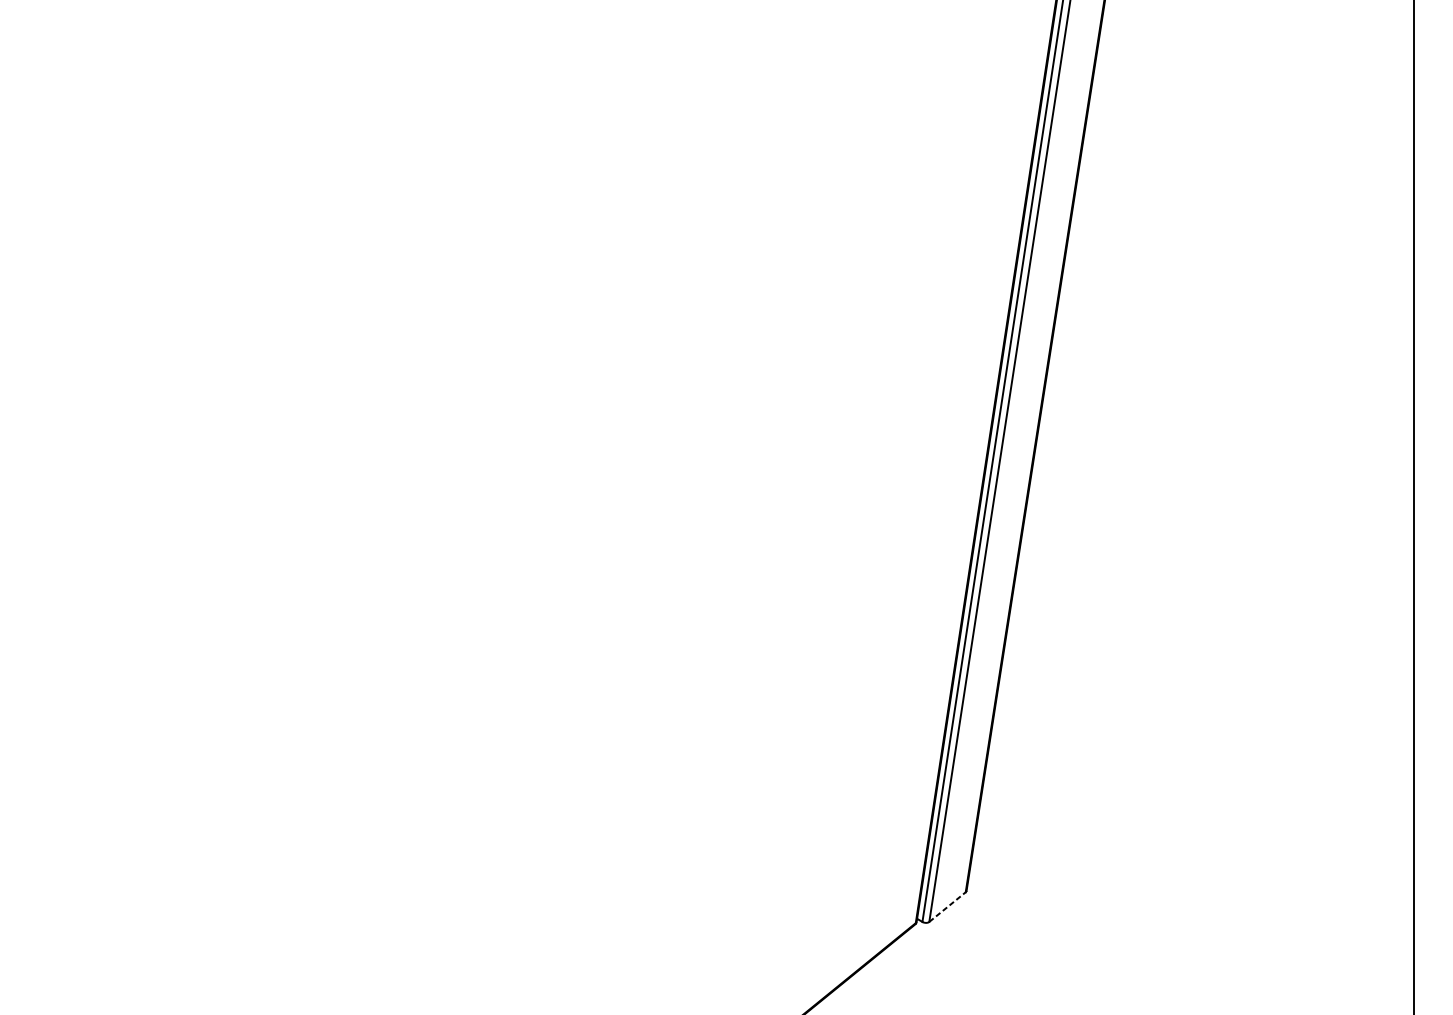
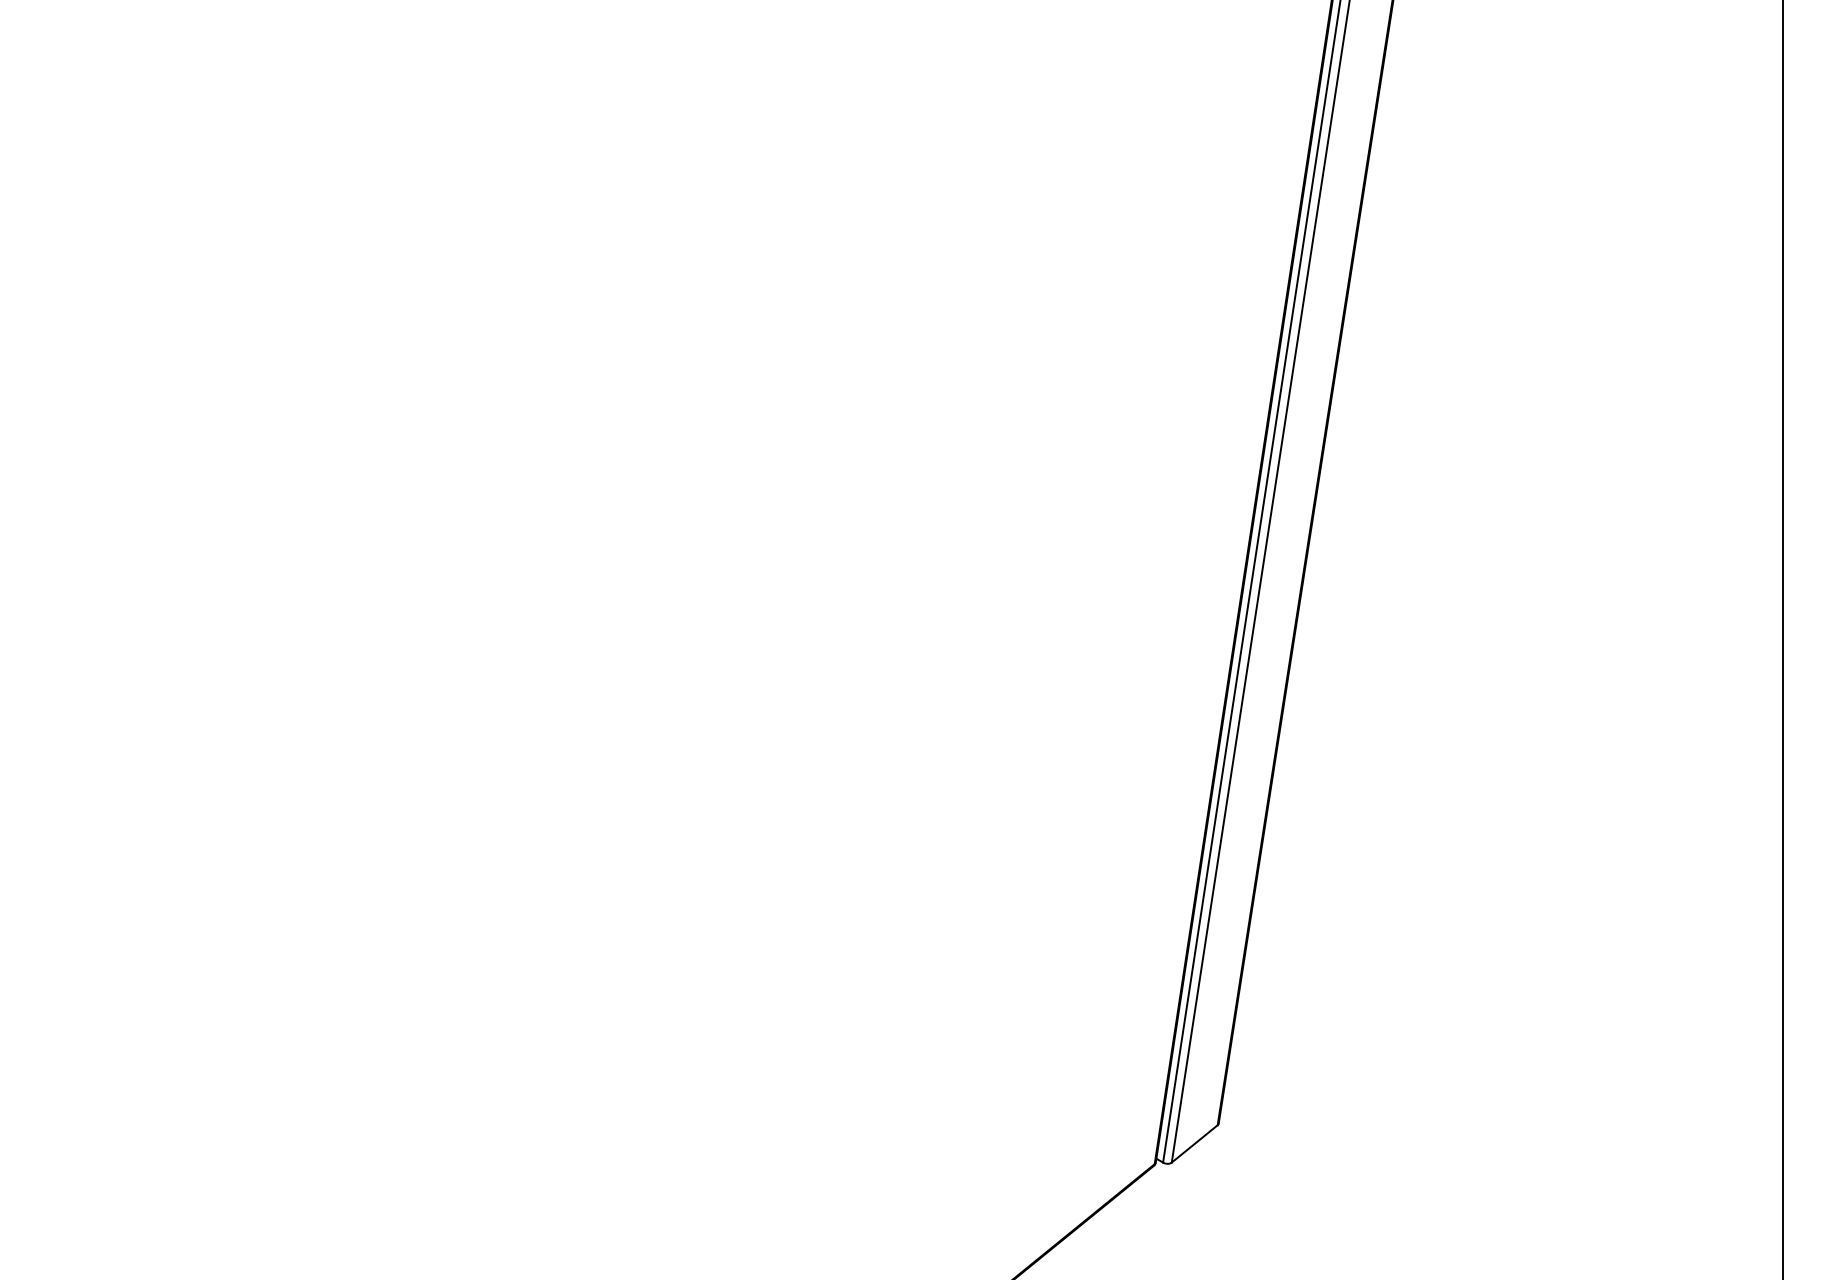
line: (947, 906) -> (1194, 1143), dashed -> solid

